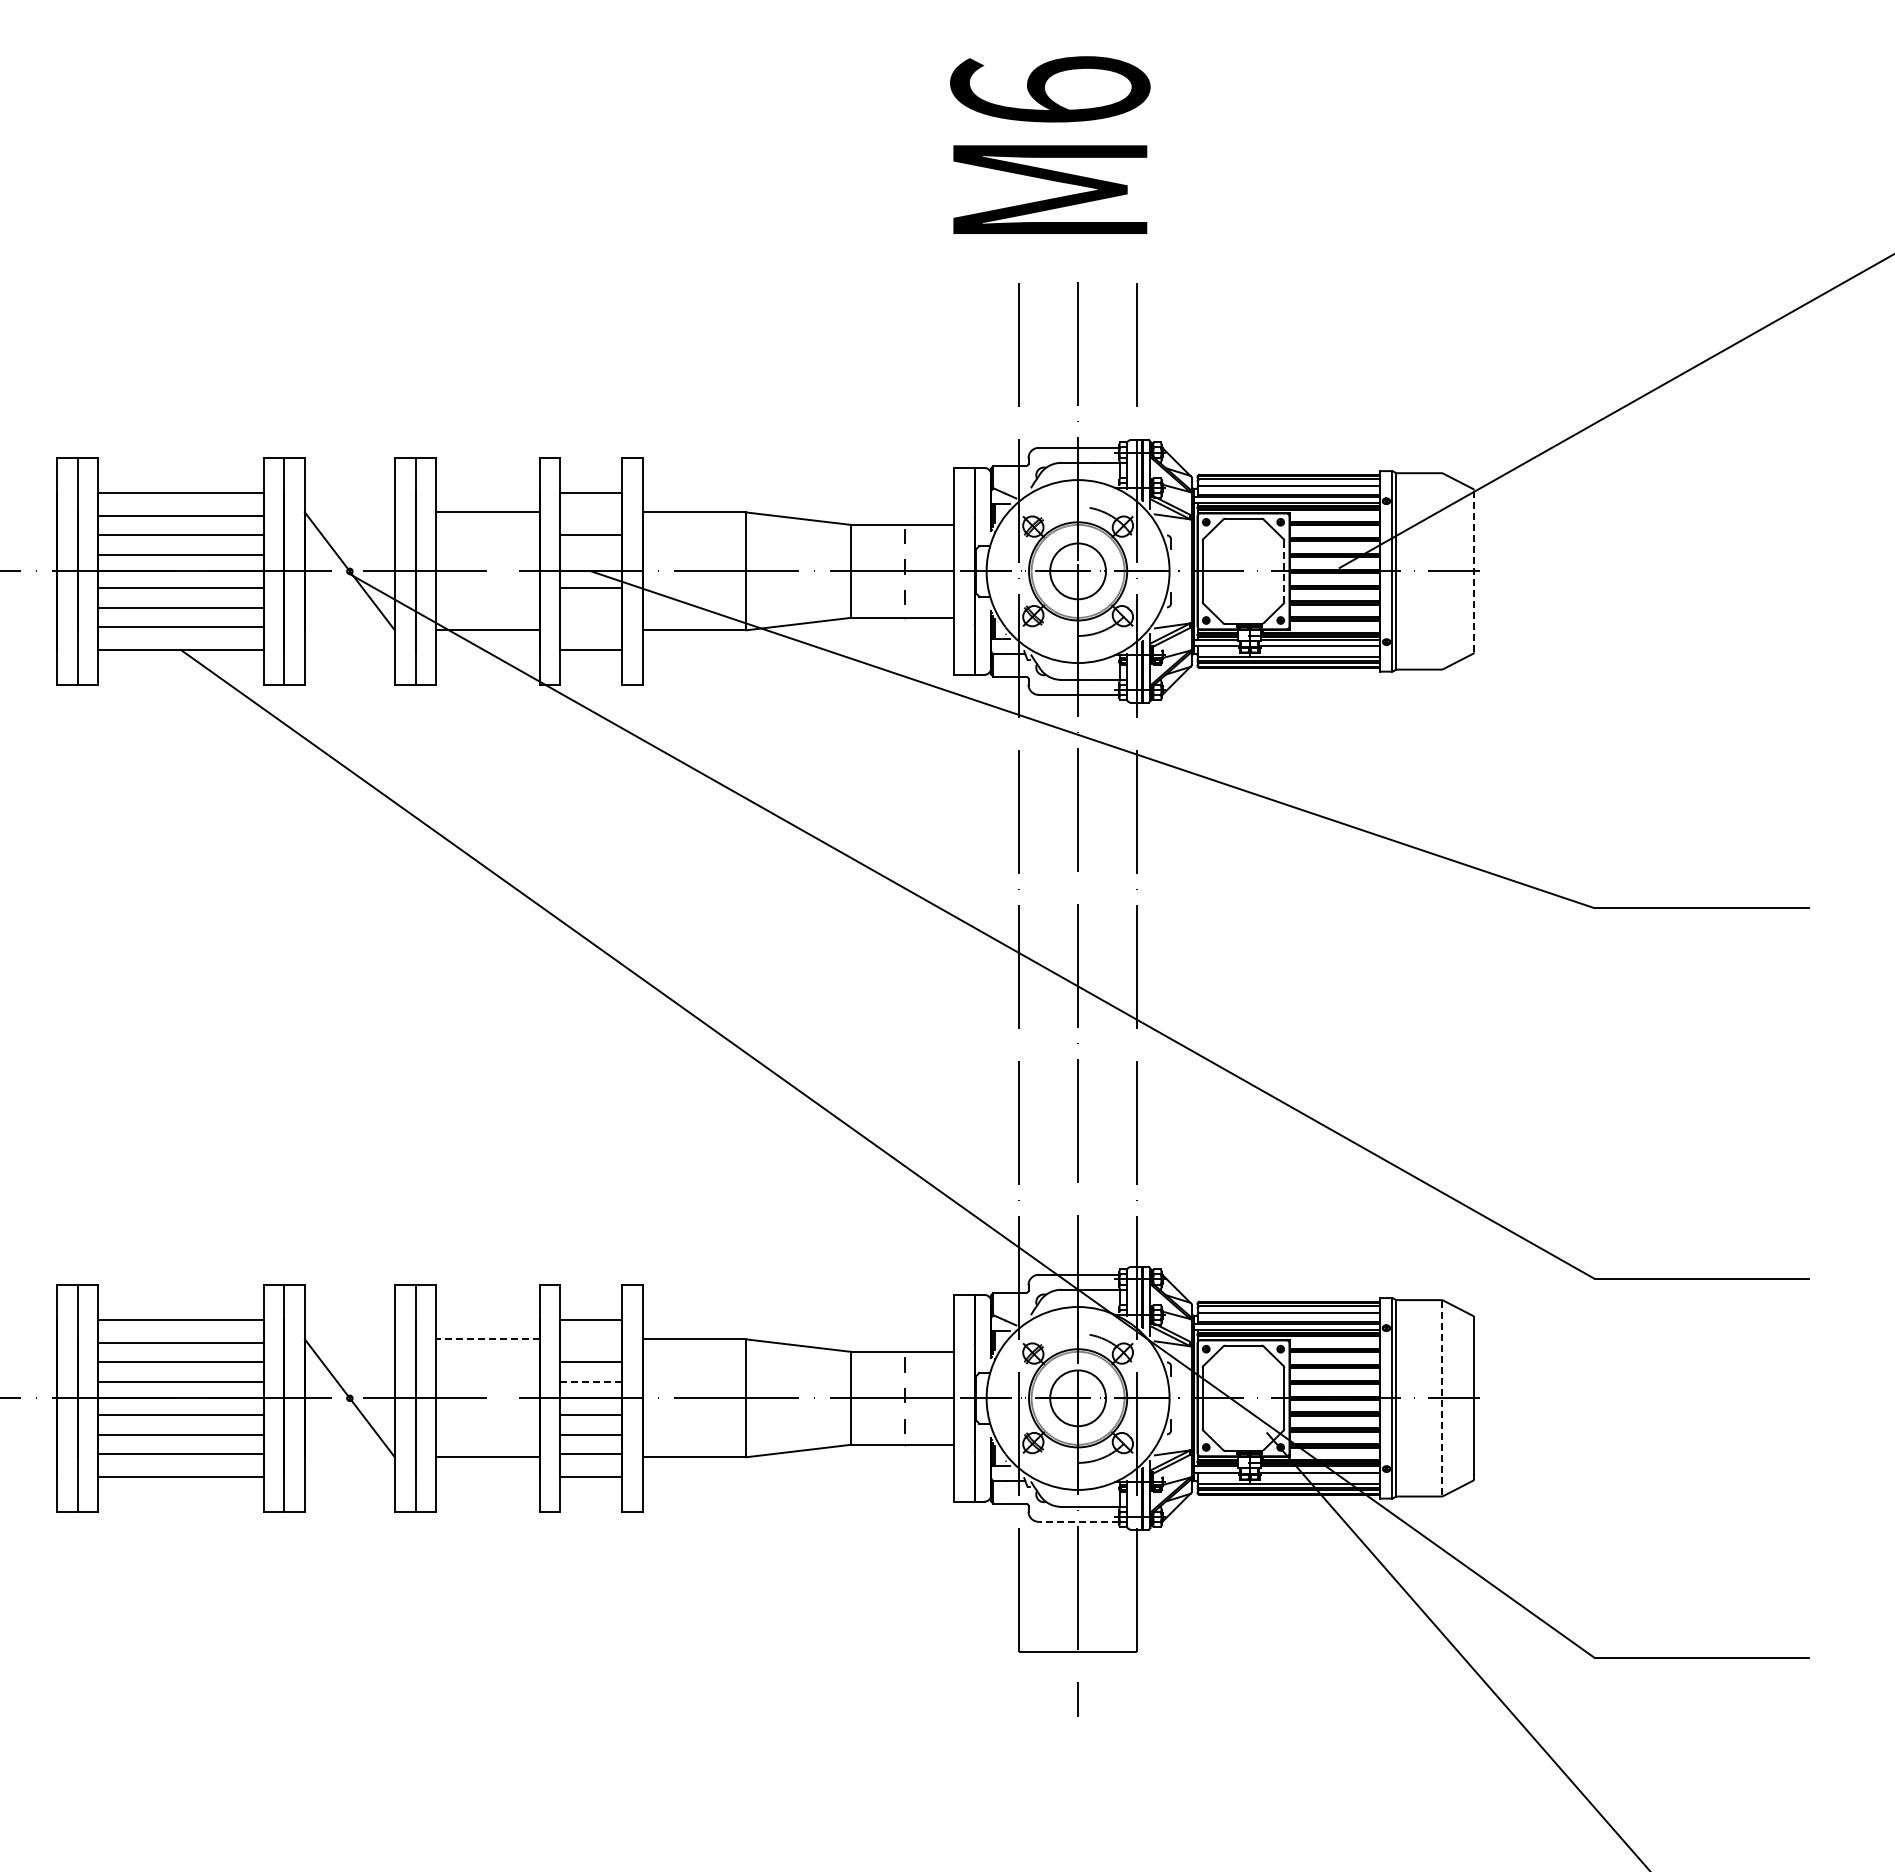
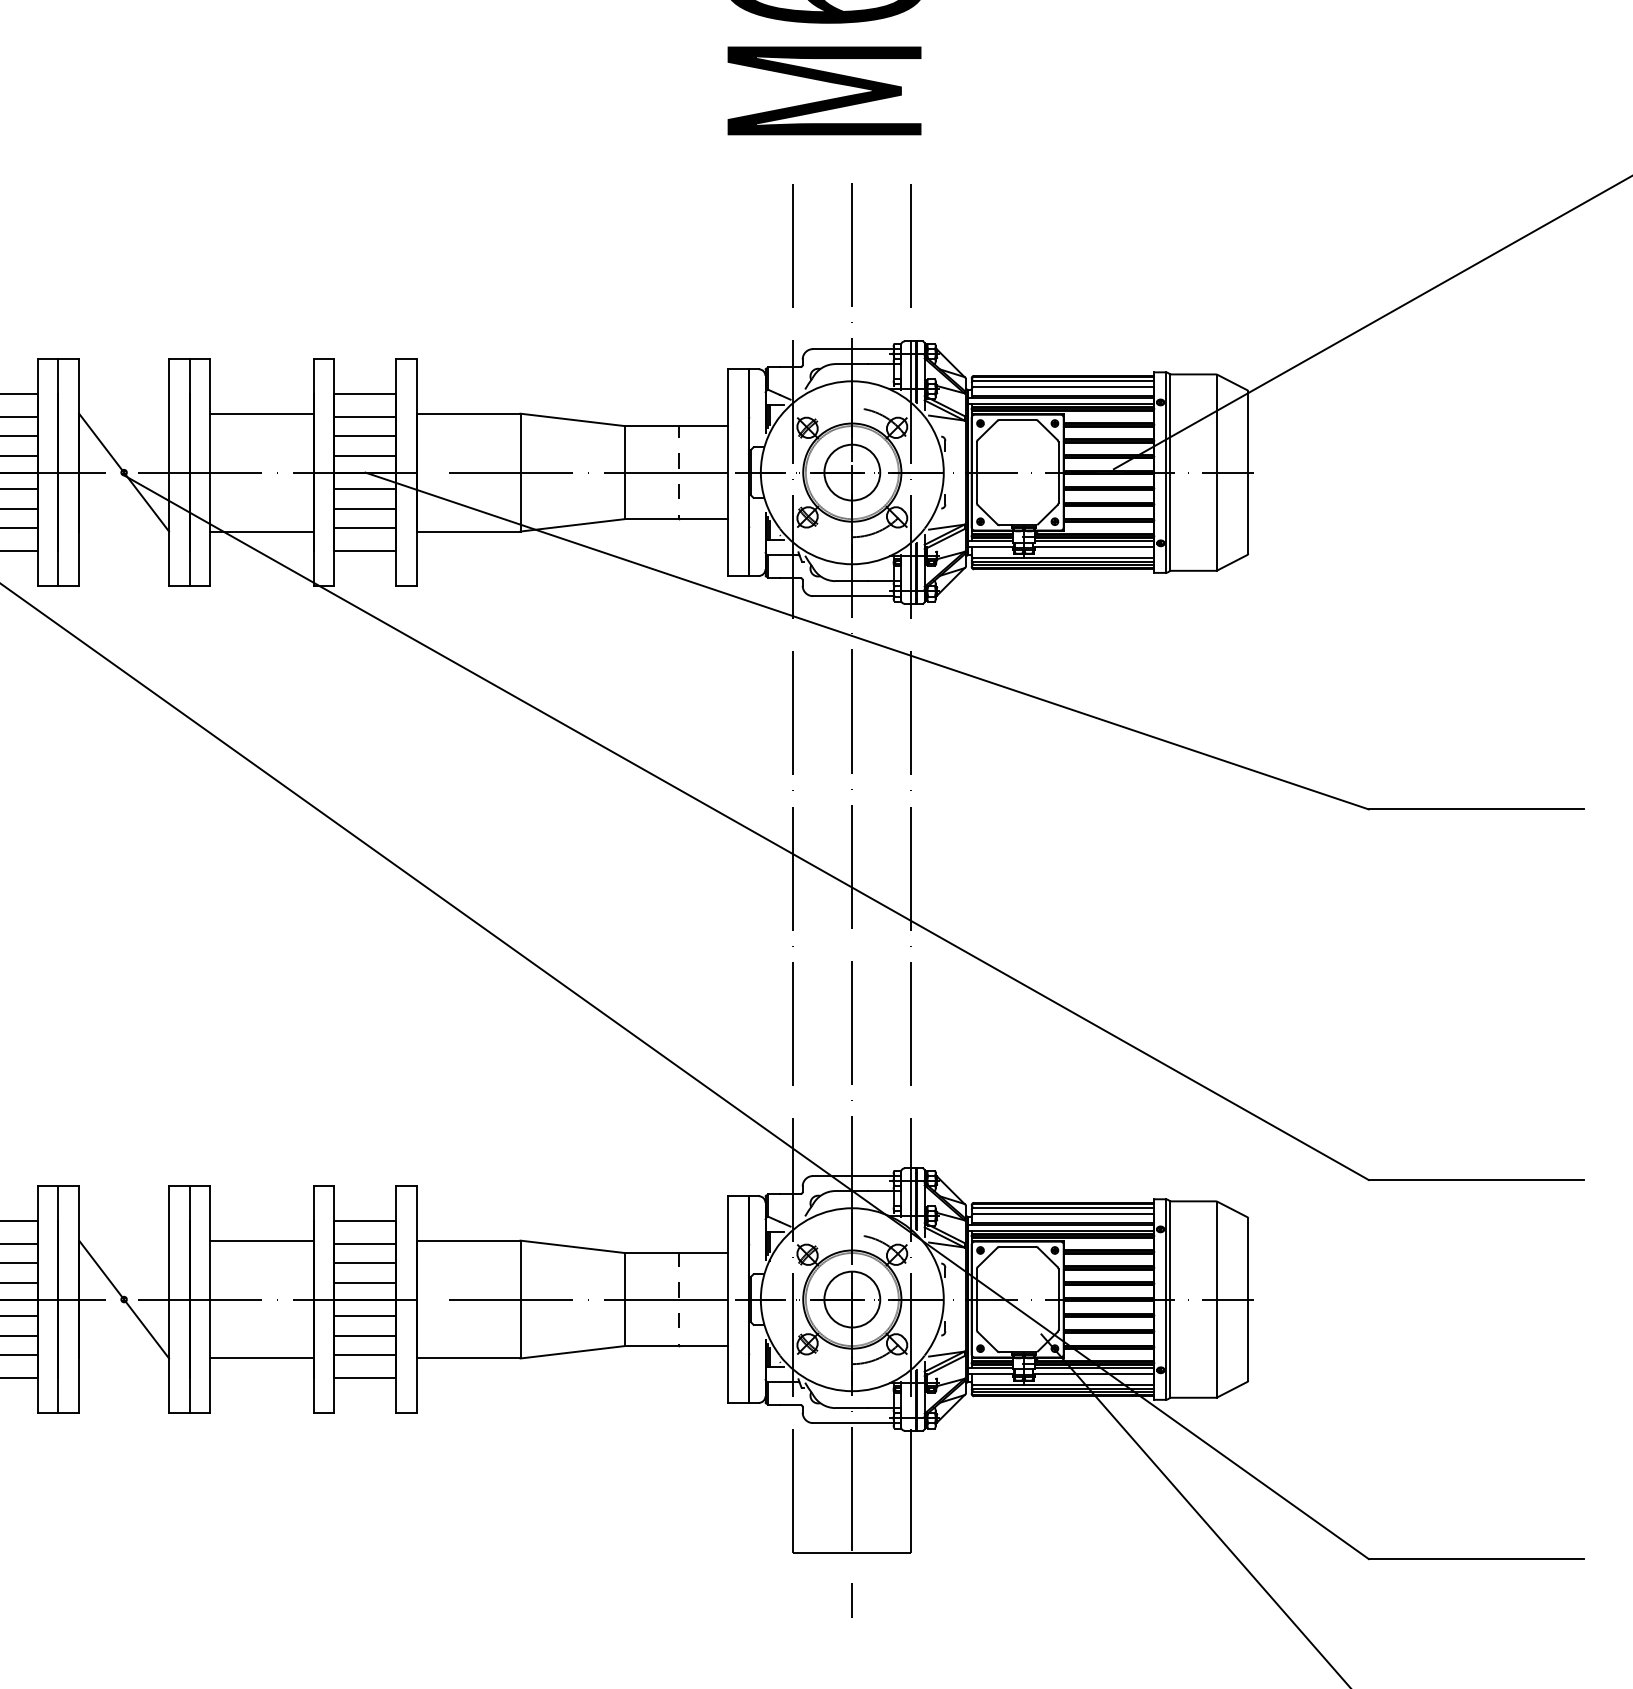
line: (591, 515) -> (365, 416), added
line: (591, 555) -> (365, 456), added
line: (1474, 570) -> (1248, 471), dashed -> solid
line: (1284, 571) -> (1058, 472), dashed -> solid
line: (1442, 571) -> (1216, 472), added
line: (591, 607) -> (365, 508), added
line: (591, 626) -> (365, 527), added
line: (487, 1339) -> (261, 1240), dashed -> solid
line: (591, 1342) -> (365, 1243), added
line: (590, 1382) -> (364, 1283), dashed -> solid
line: (1442, 1398) -> (1216, 1299), dashed -> solid
line: (1078, 1521) -> (852, 1422), dashed -> solid

